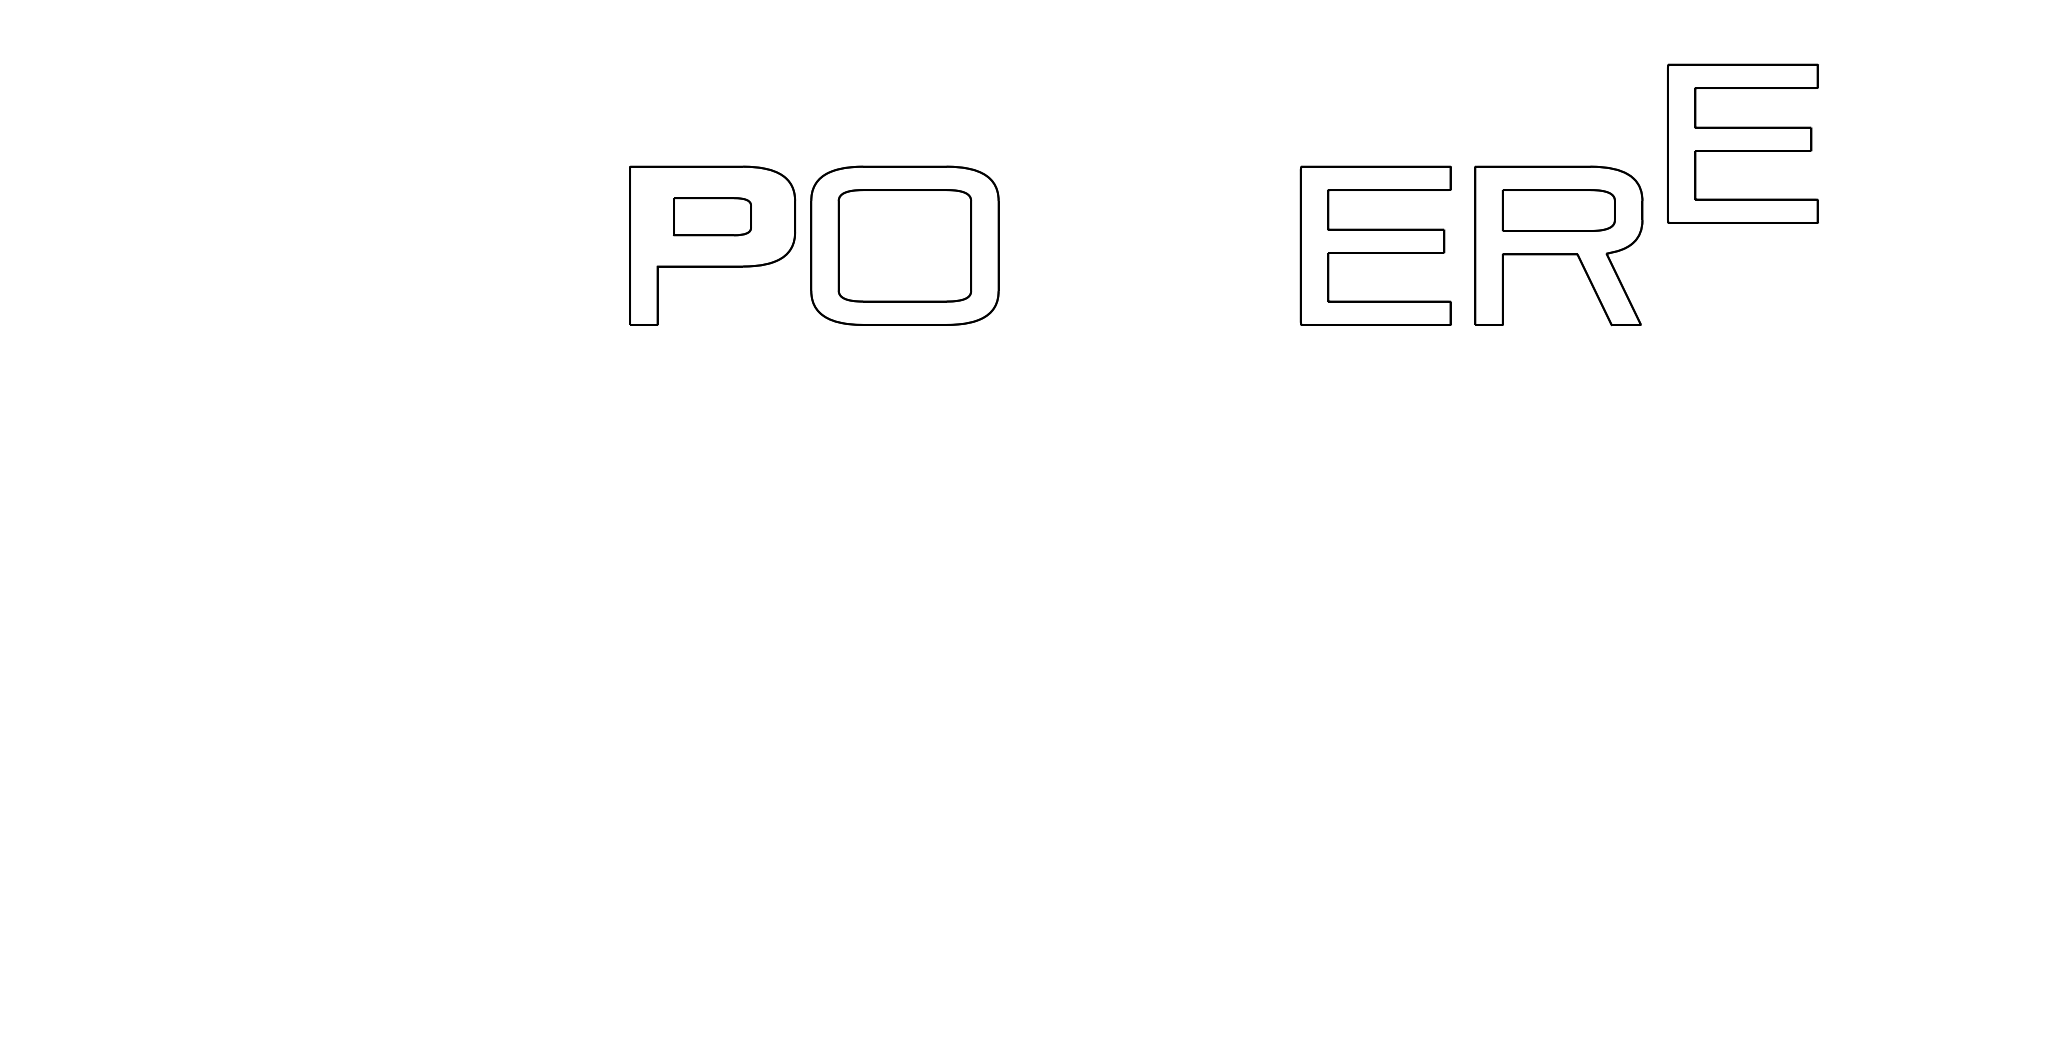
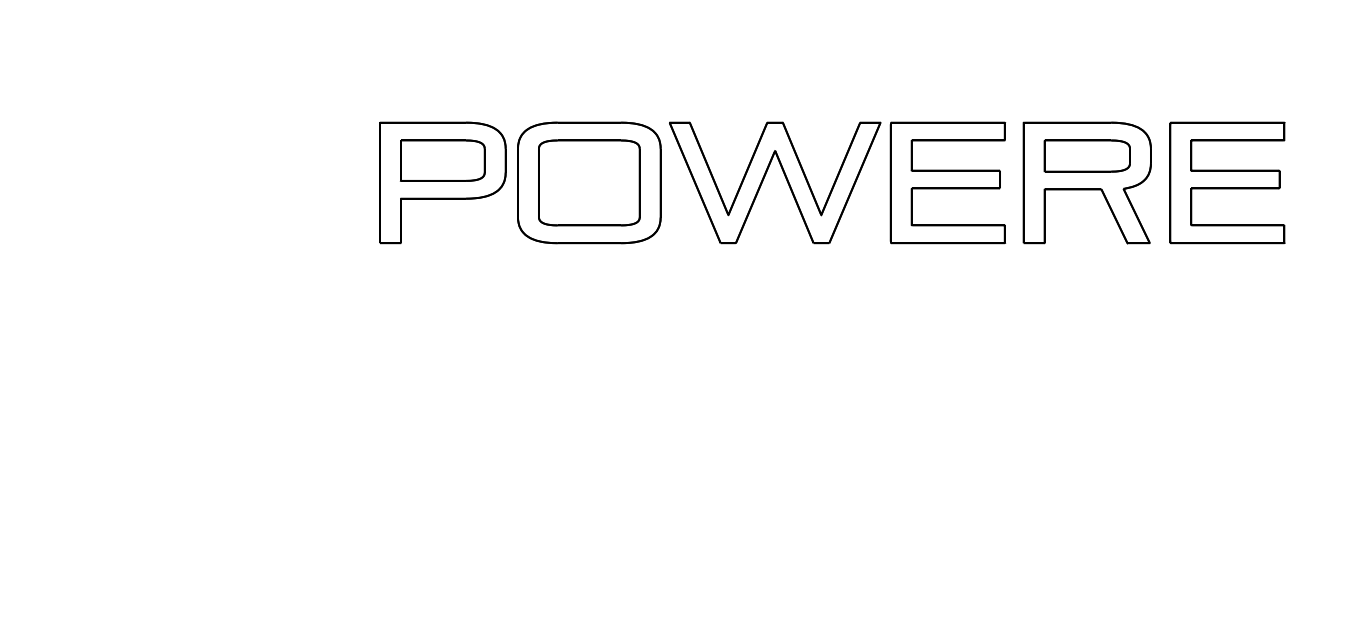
part: (1742, 143) -> (1227, 182), moved
part: (712, 216) -> (442, 160), size x1.43
part: (1135, 238) -> (764, 177), added

